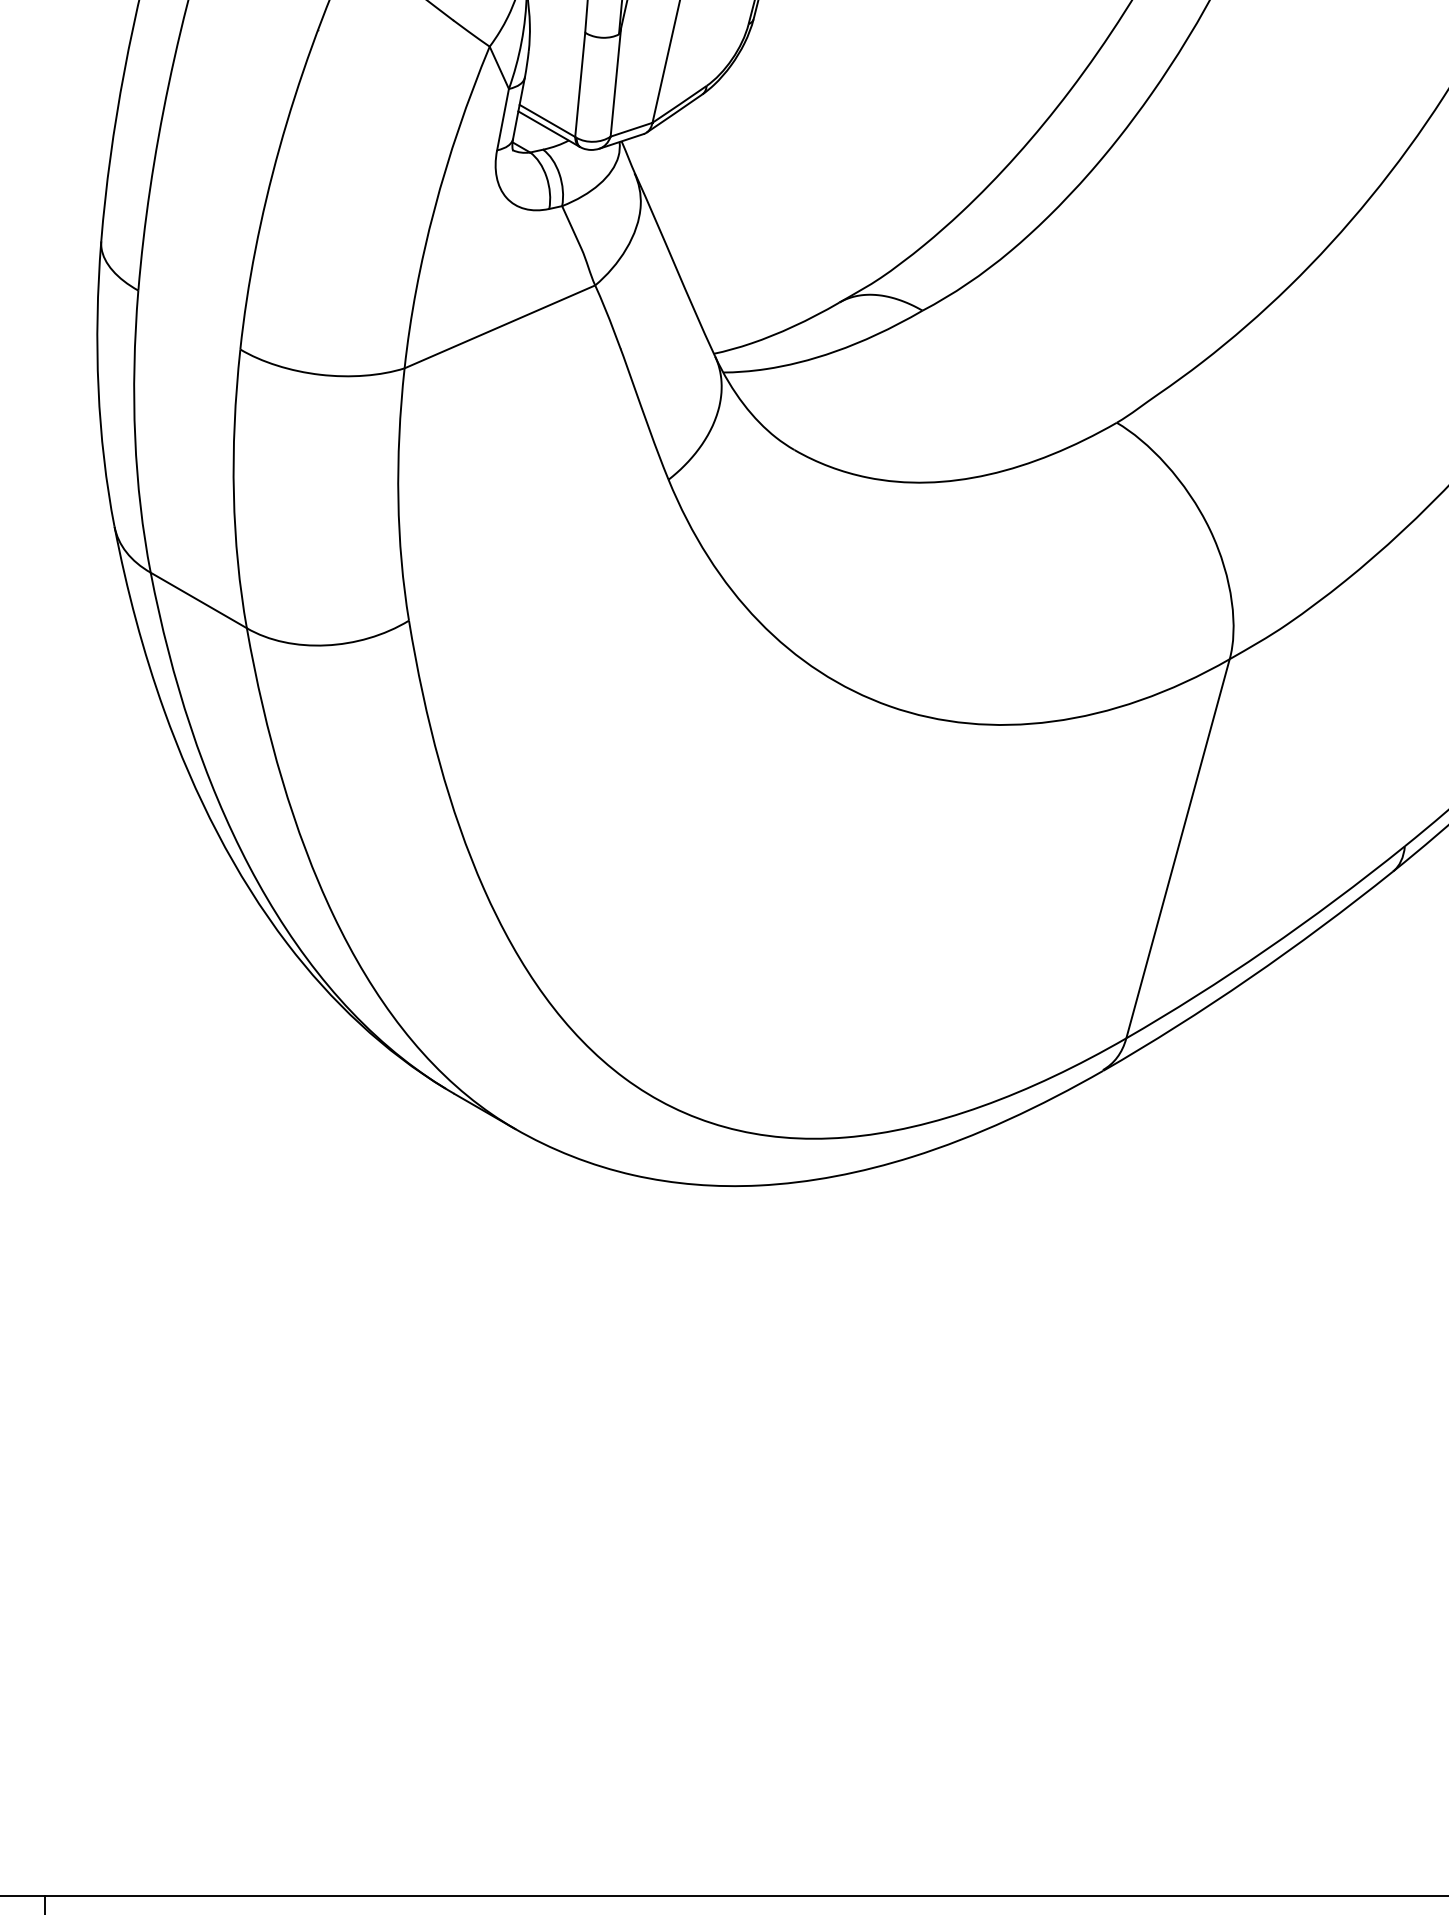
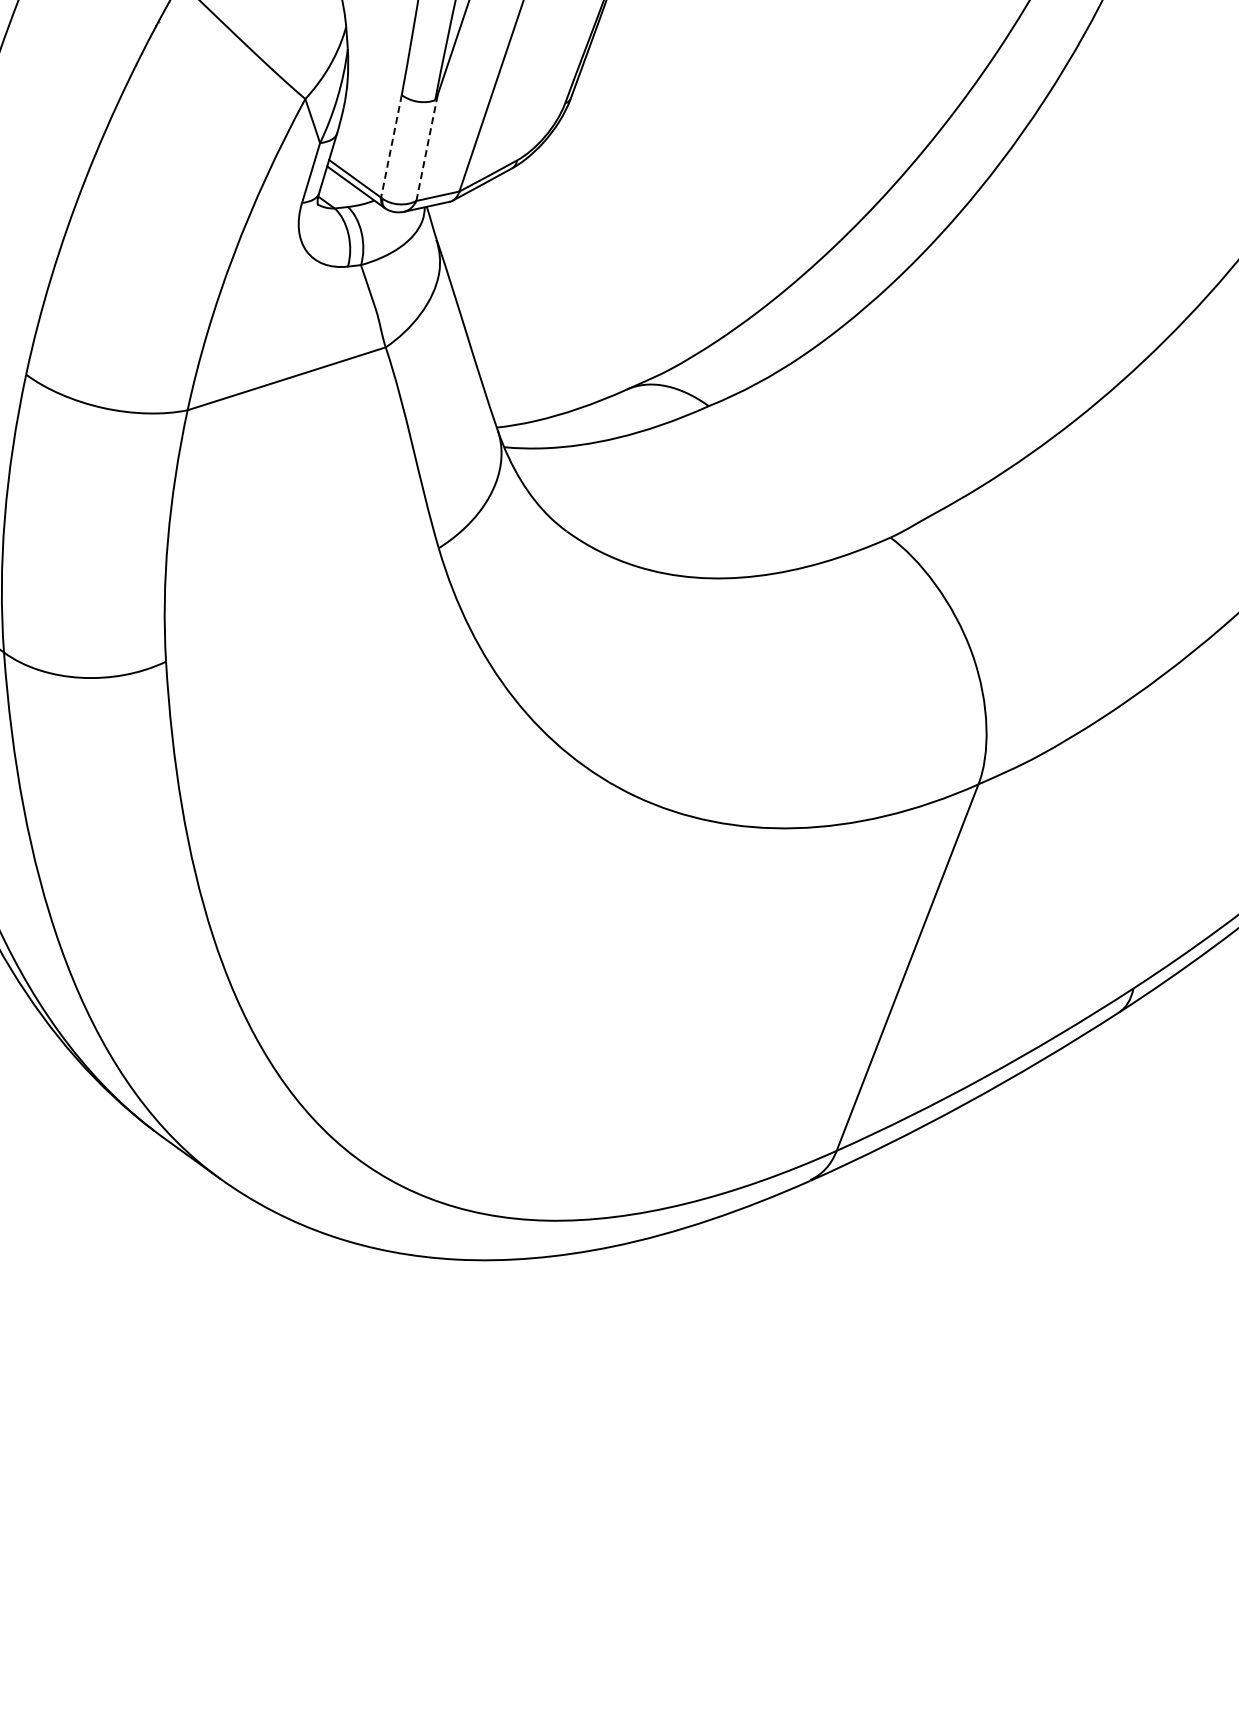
line: (615, 82) -> (426, 147), solid -> dashed
line: (580, 85) -> (391, 147), solid -> dashed

